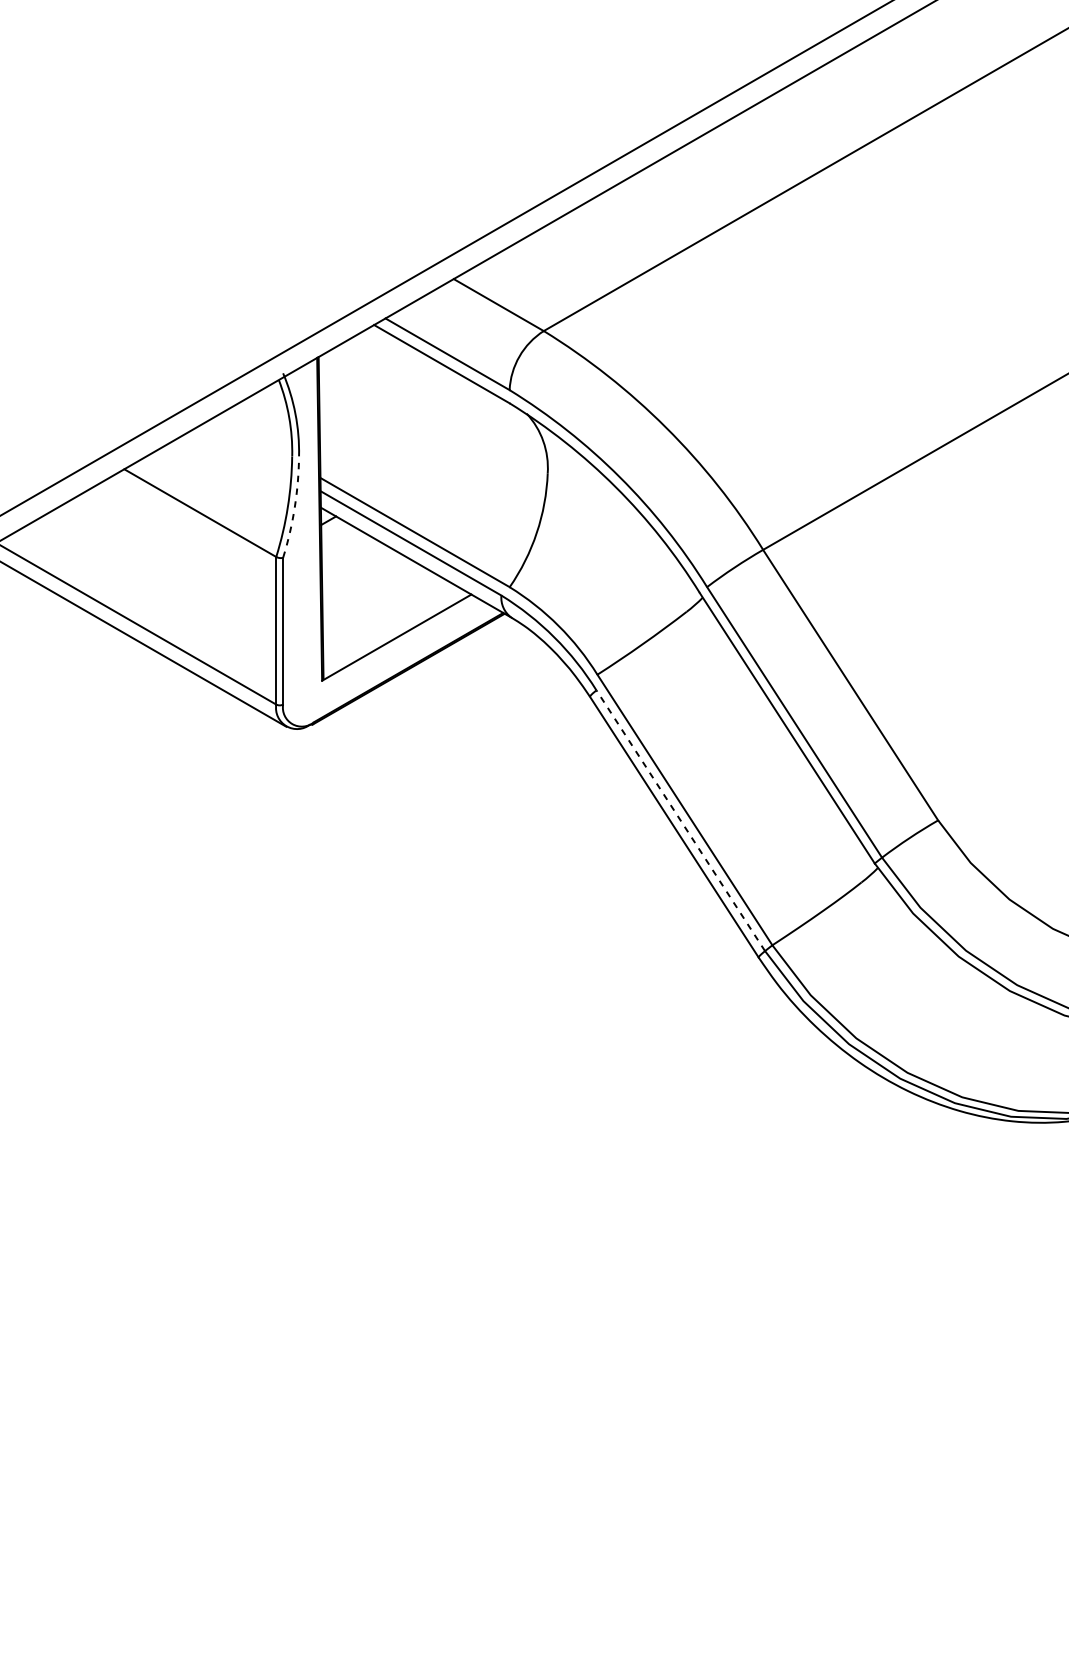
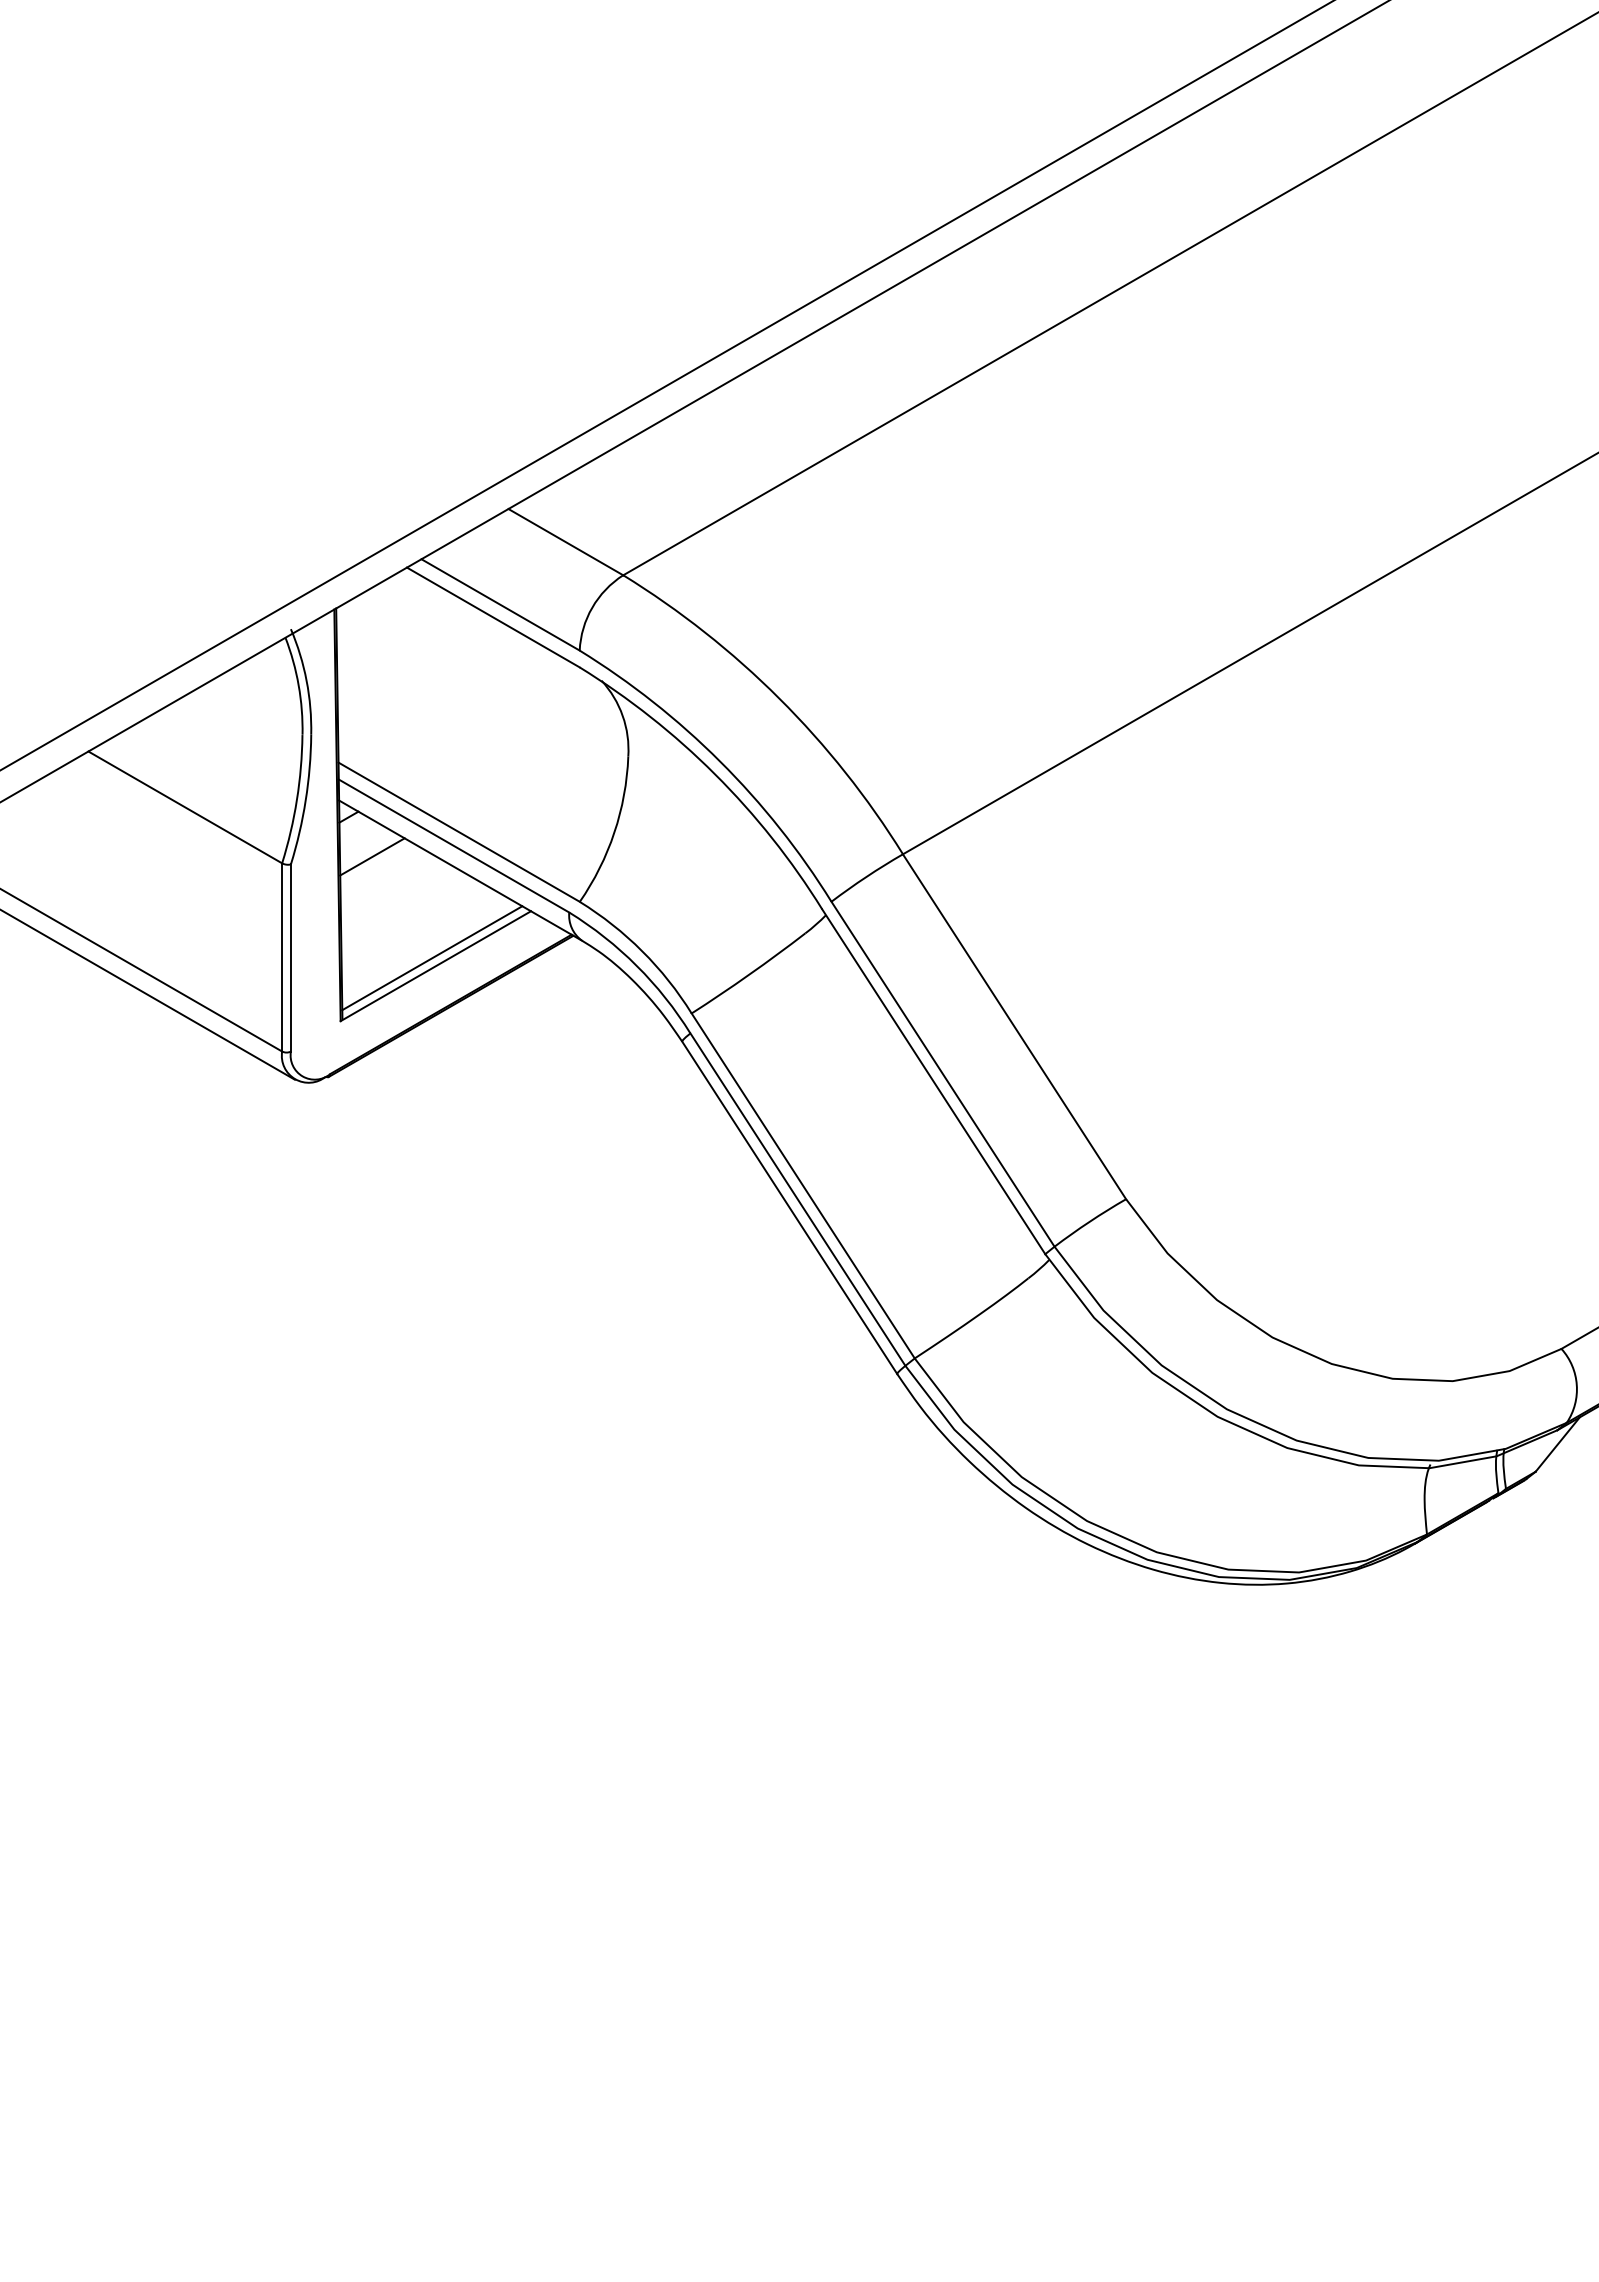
arc: (294, 507) -> (305, 800), dashed -> solid
line: (347, 551) -> (372, 856), added
line: (394, 631) -> (432, 958), added
line: (680, 820) -> (797, 1199), dashed -> solid

